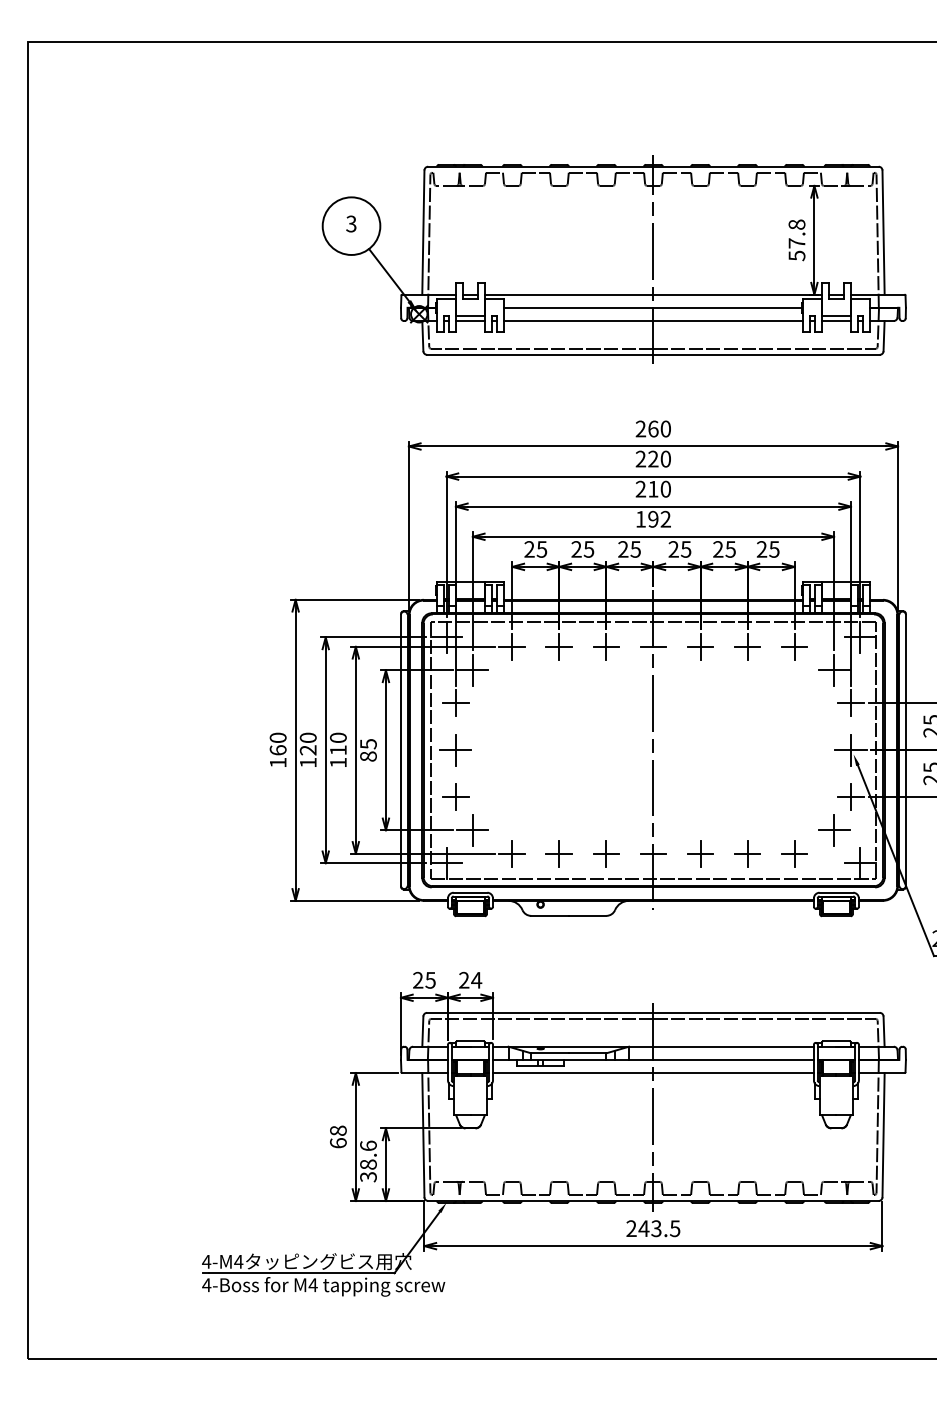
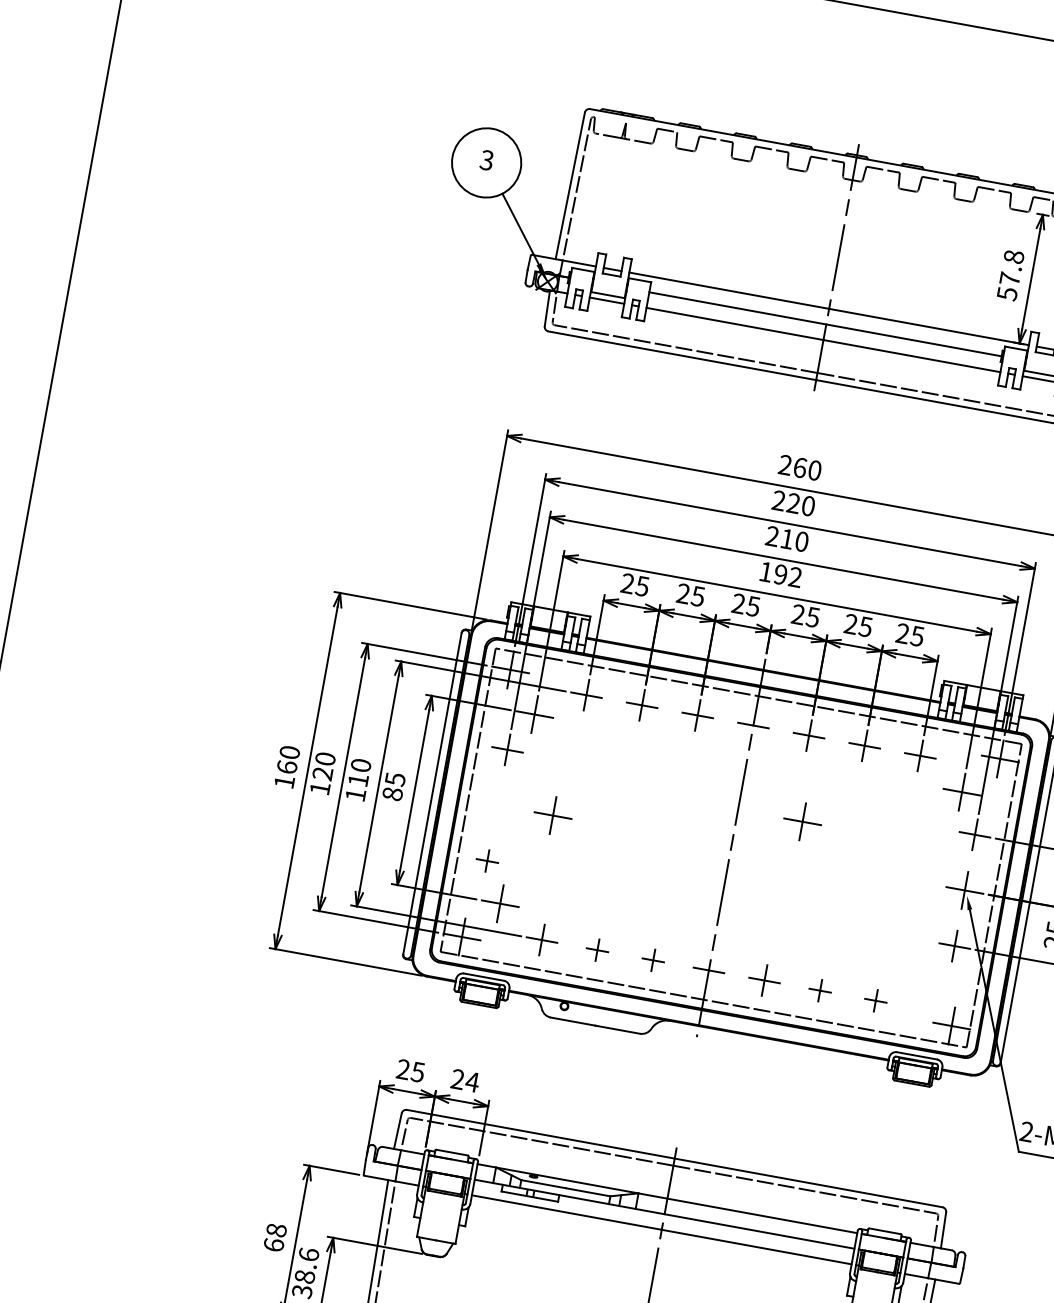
part: (455, 750) -> (552, 815), moved
part: (455, 796) -> (487, 860), size x0.7
part: (834, 830) -> (803, 822), moved
part: (558, 853) -> (596, 949), size x0.7
part: (606, 853) -> (653, 959), size x0.7
part: (747, 853) -> (820, 990), size x0.7
part: (794, 853) -> (875, 1000), size x0.7

